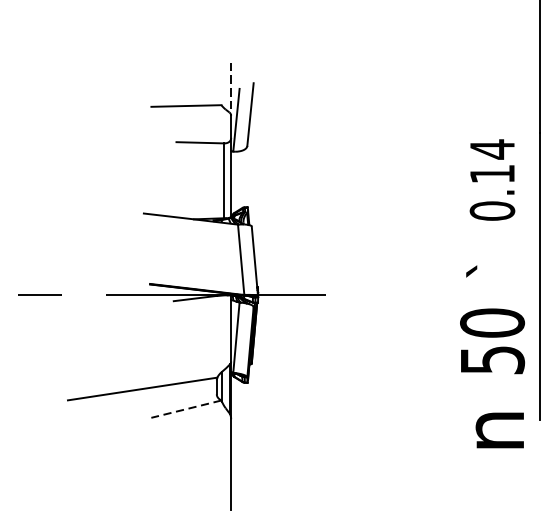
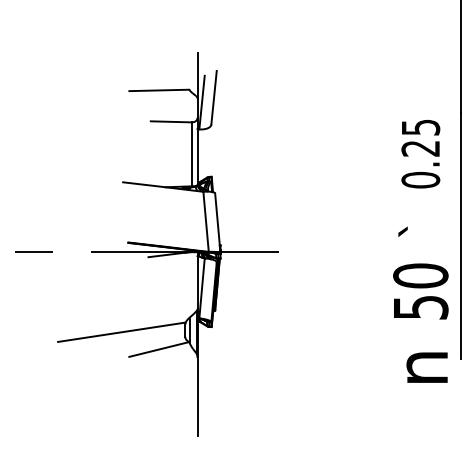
line: (231, 88) -> (197, 75), dashed -> solid
text: (492, 161) -> (420, 137), 0.14 -> 0.25
line: (186, 409) -> (159, 349), dashed -> solid

